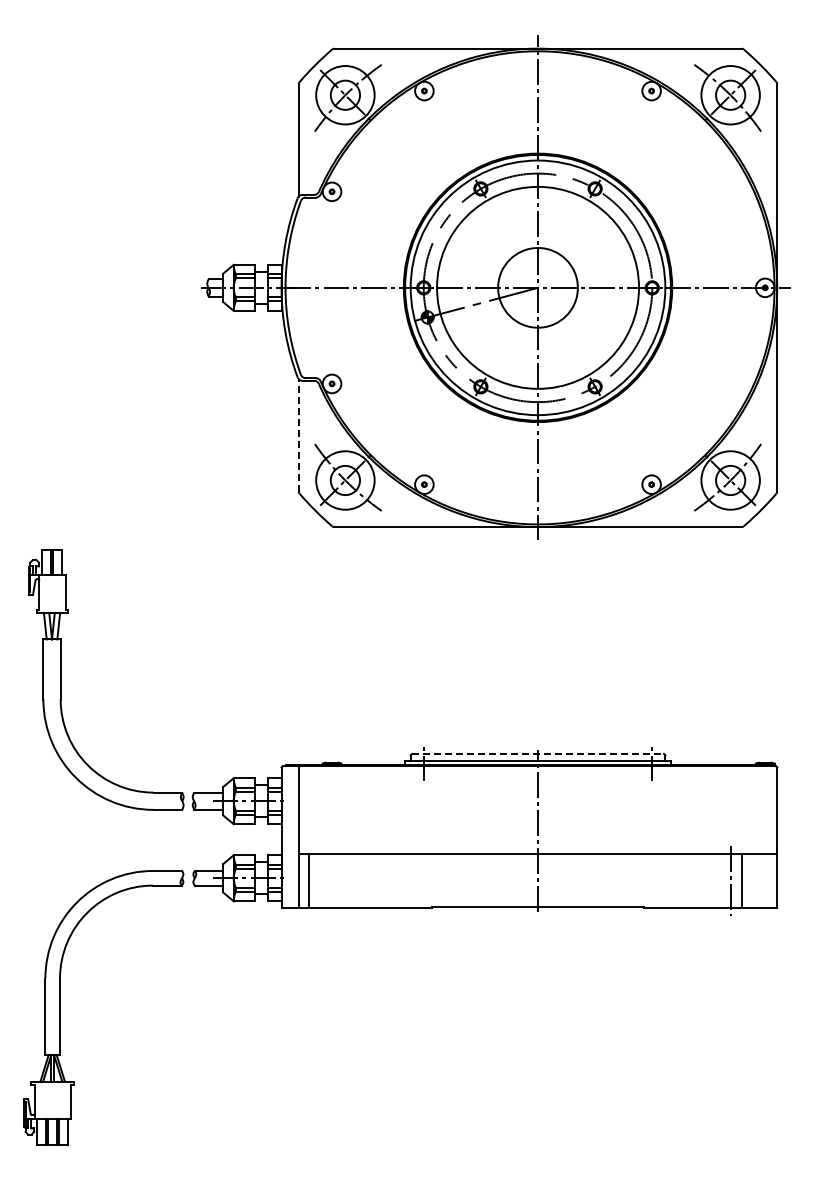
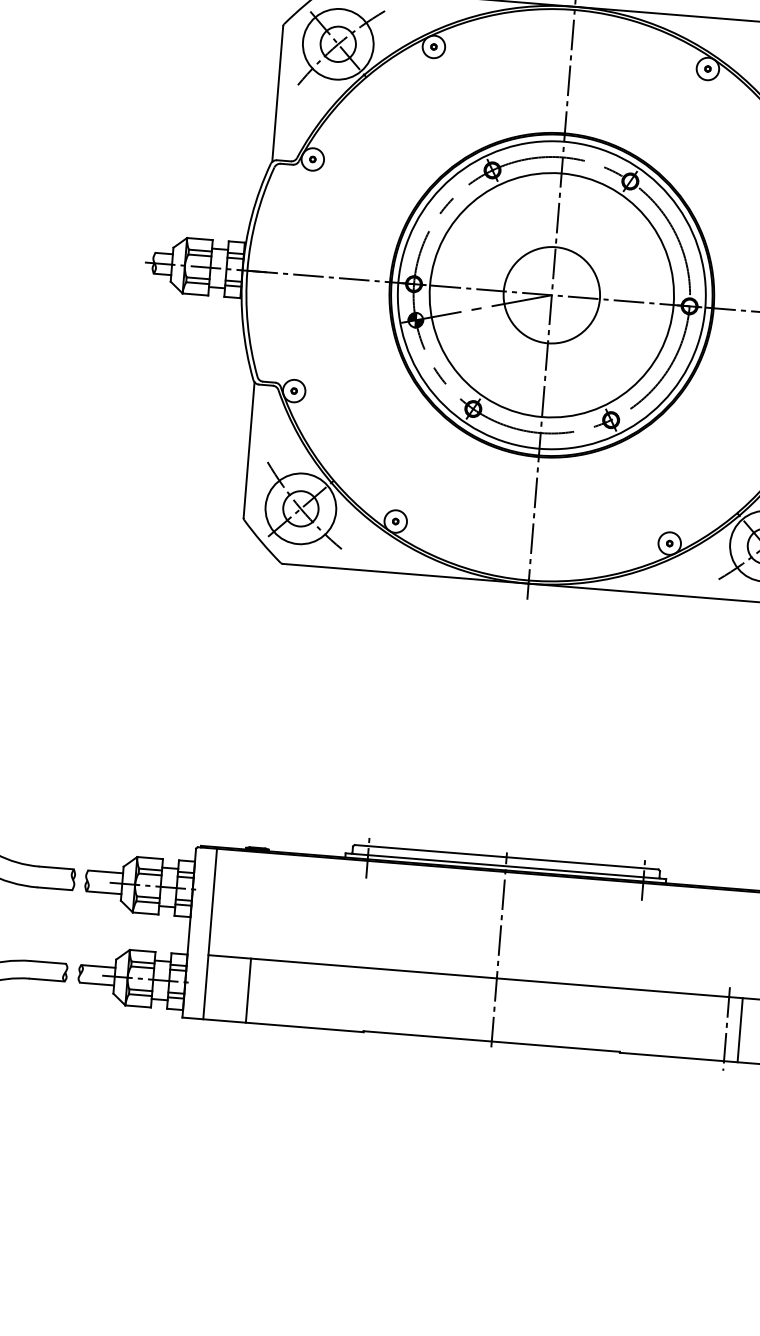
line: (298, 435) -> (248, 450), dashed -> solid
line: (538, 753) -> (507, 856), dashed -> solid
line: (309, 880) -> (248, 990), moved

